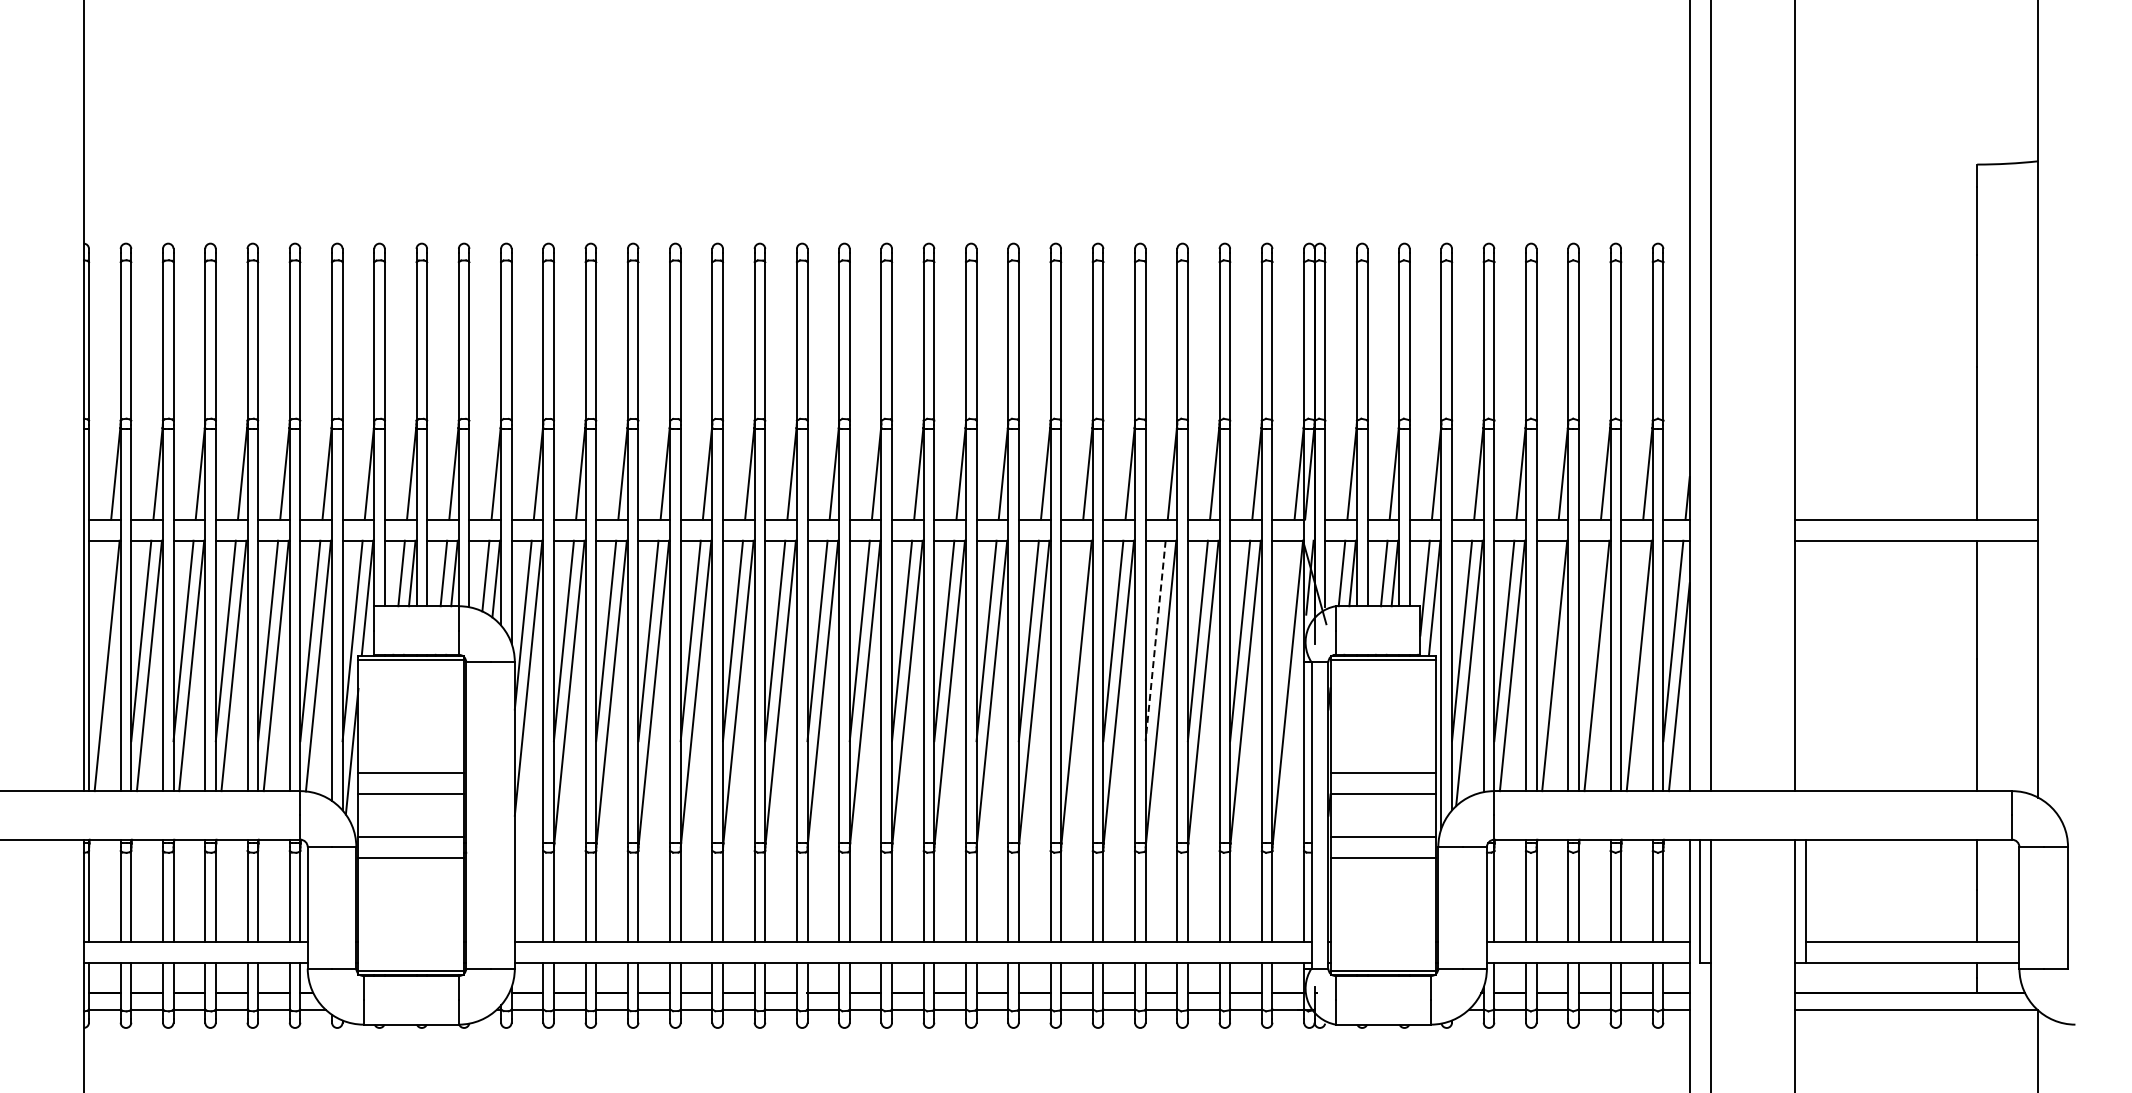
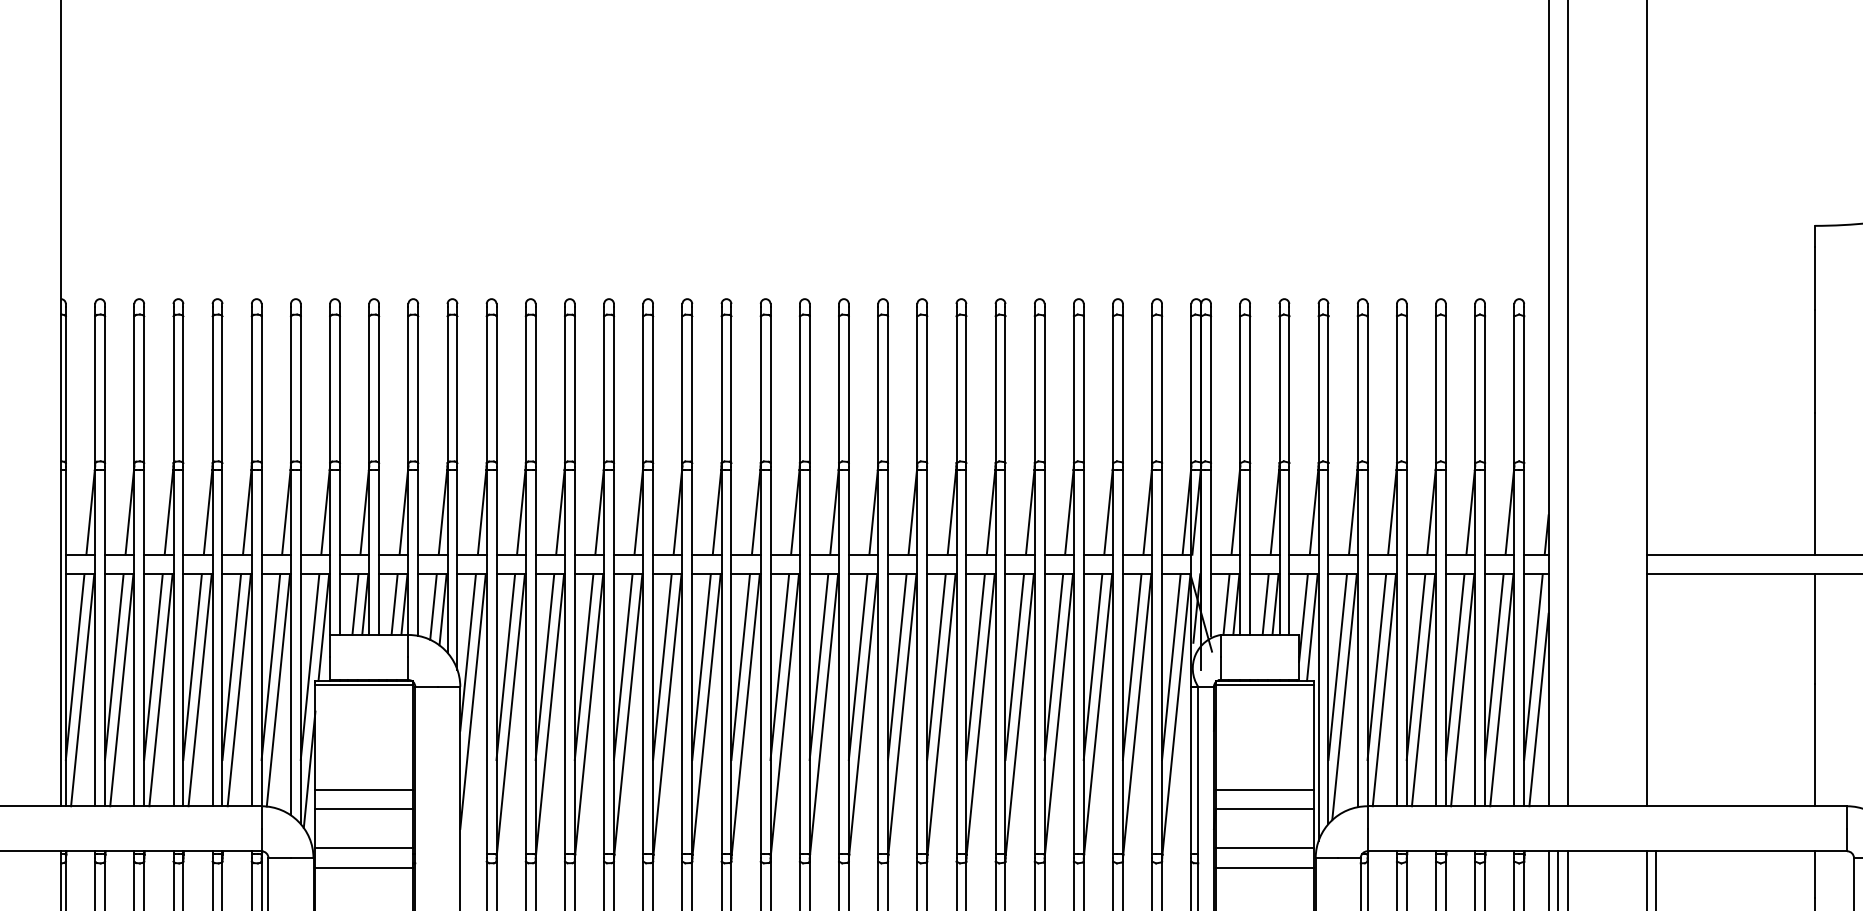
line: (99, 640) -> (75, 666), added
line: (1071, 640) -> (975, 666), added
line: (1155, 640) -> (1053, 666), dashed -> solid
line: (1282, 640) -> (1171, 666), added
line: (1546, 640) -> (1415, 666), added
line: (1588, 640) -> (1454, 666), added
line: (1631, 640) -> (1494, 666), added

